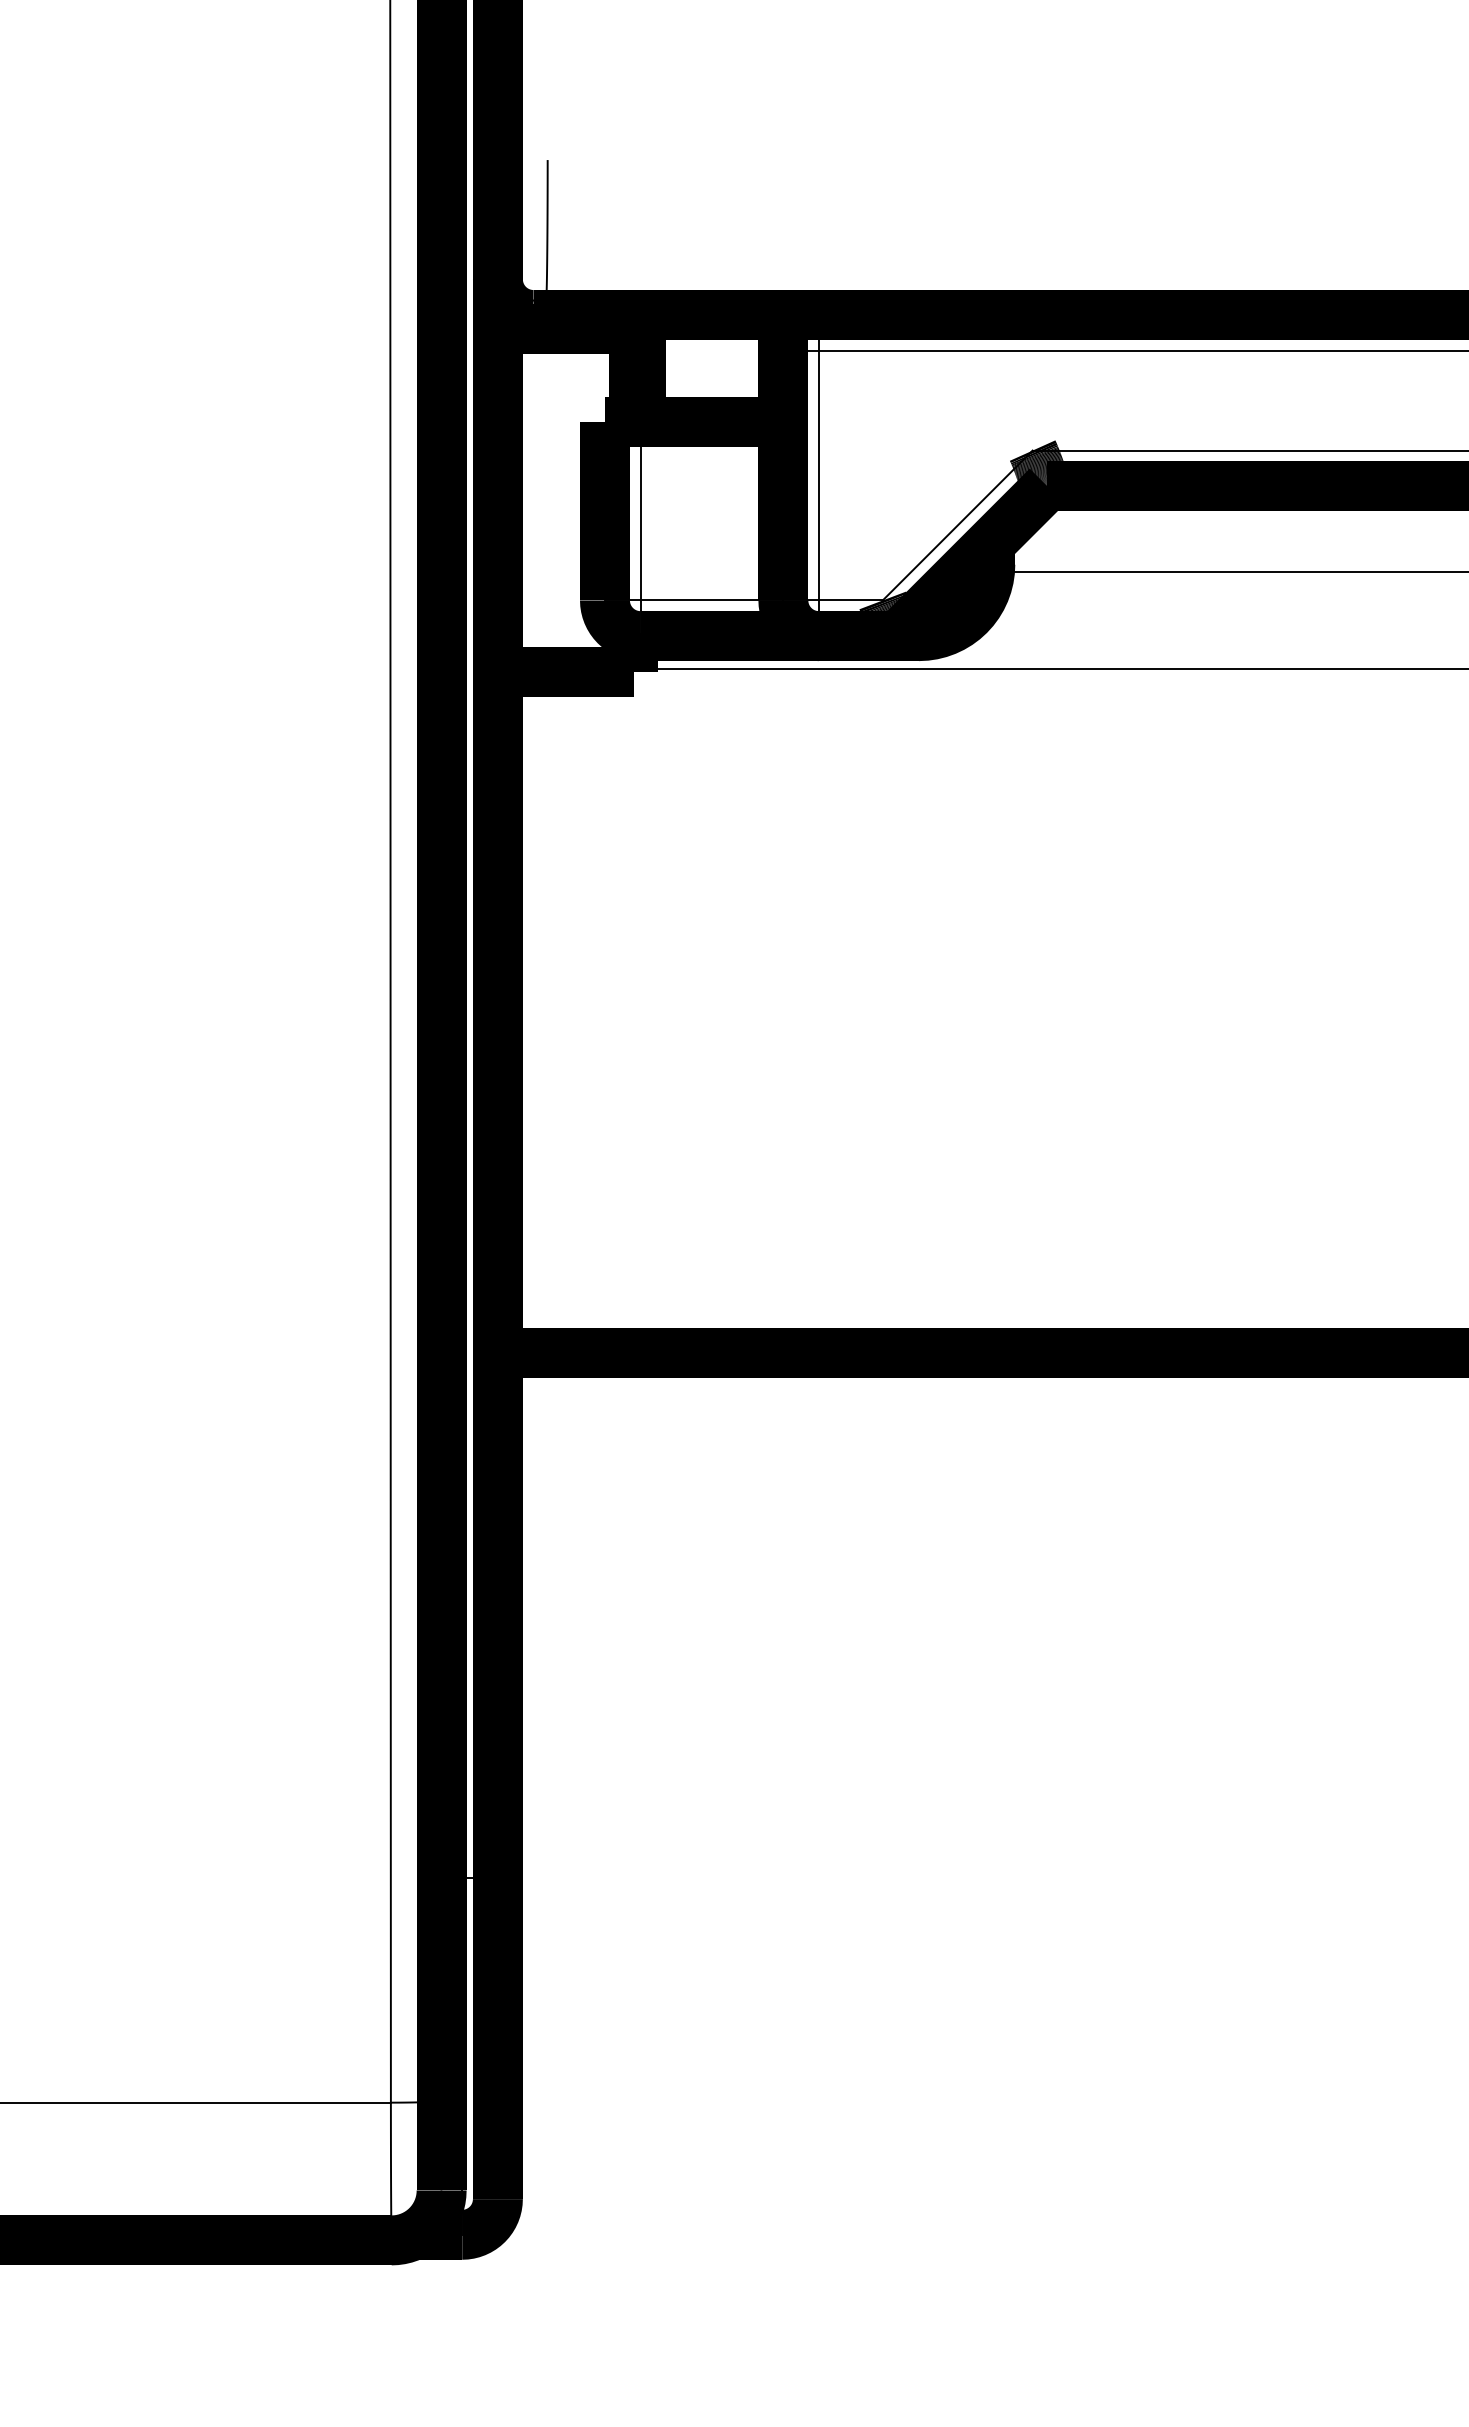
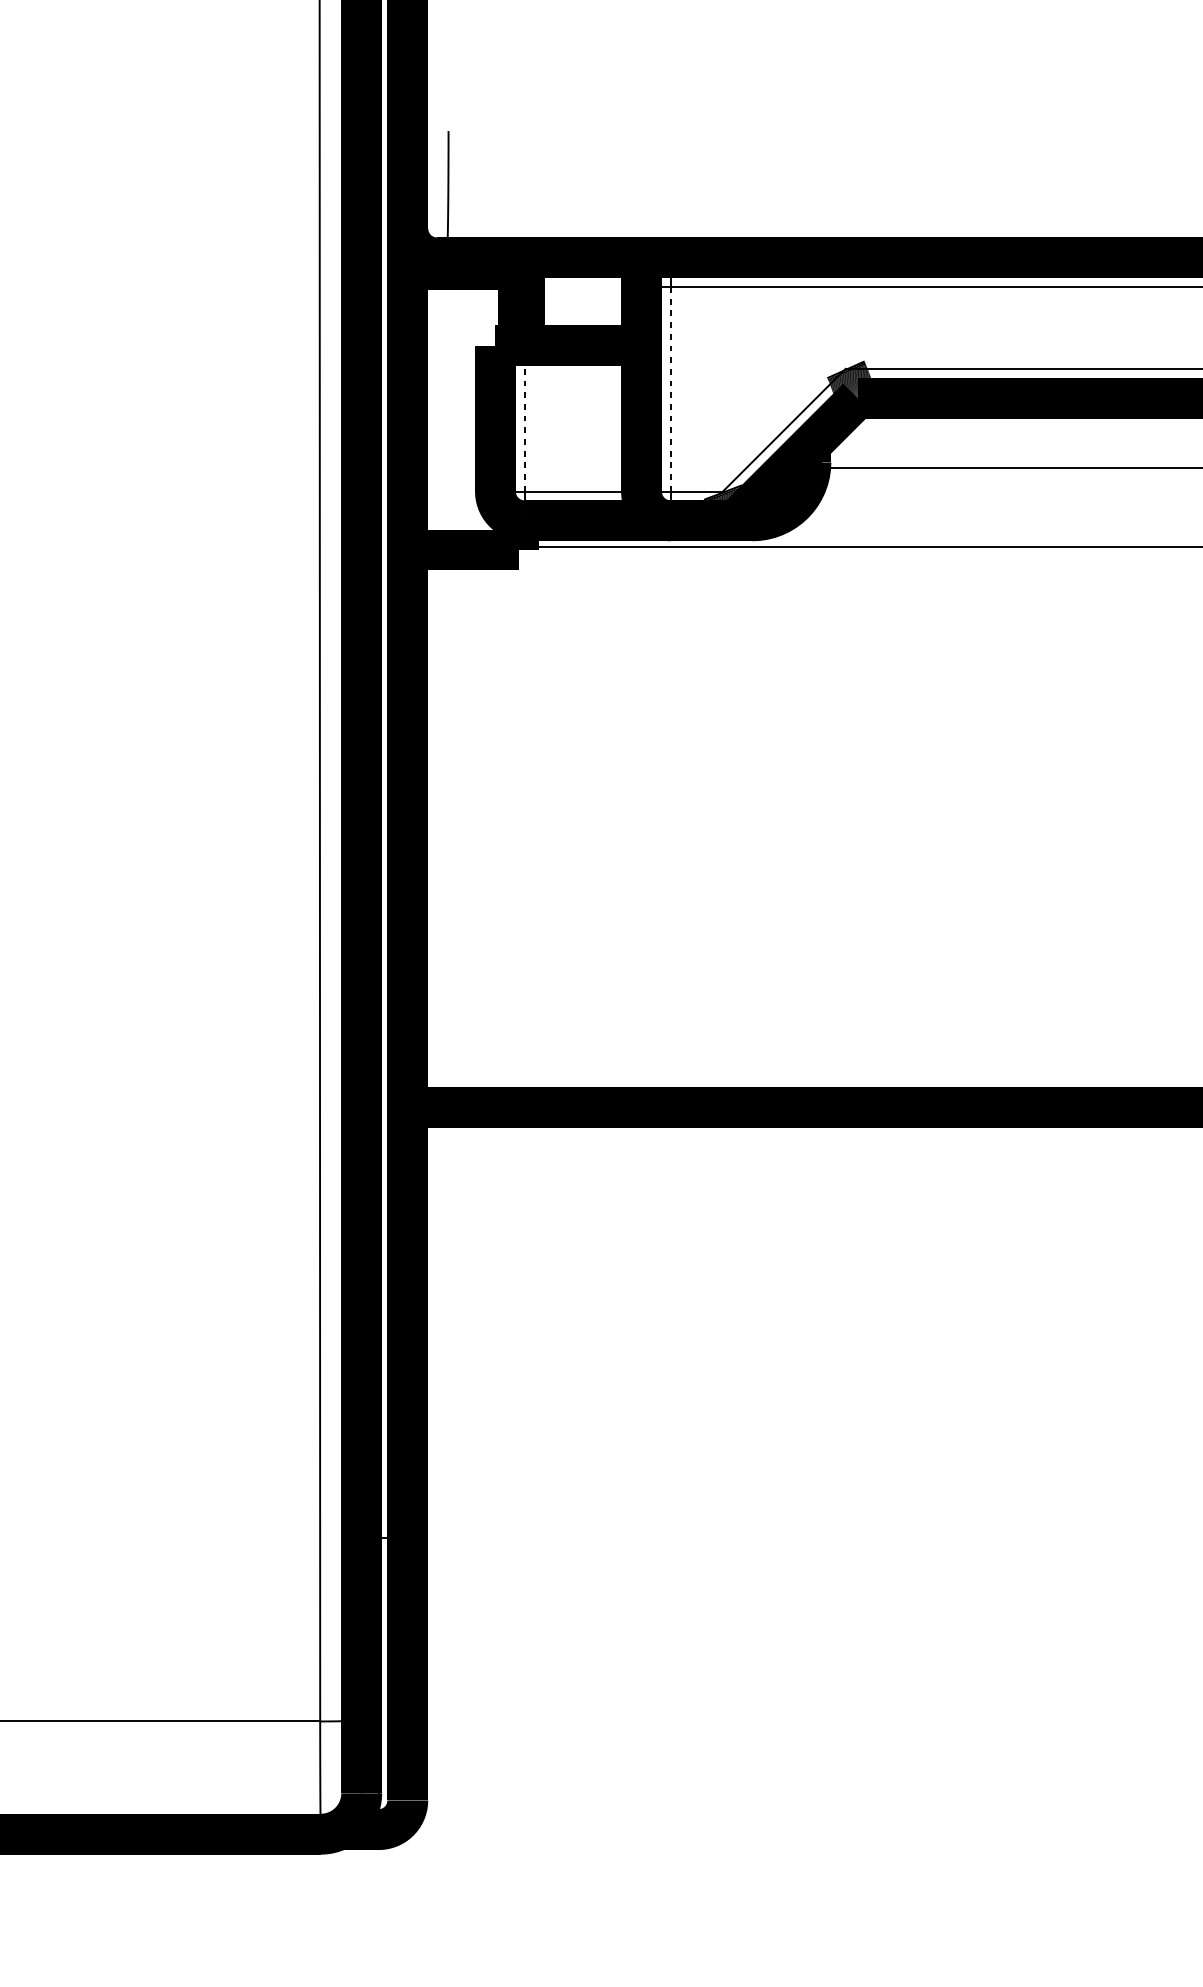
line: (819, 475) -> (671, 389), solid -> dashed
line: (640, 511) -> (524, 418), solid -> dashed

